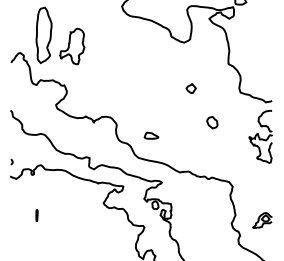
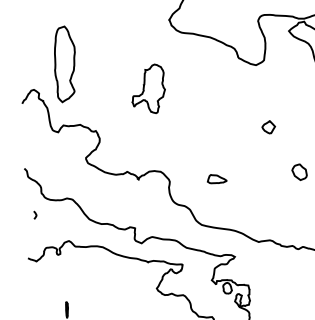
part: (72, 46) -> (148, 89), moved
part: (151, 135) -> (216, 178), moved
curve: (11, 161) -> (34, 214), moved

